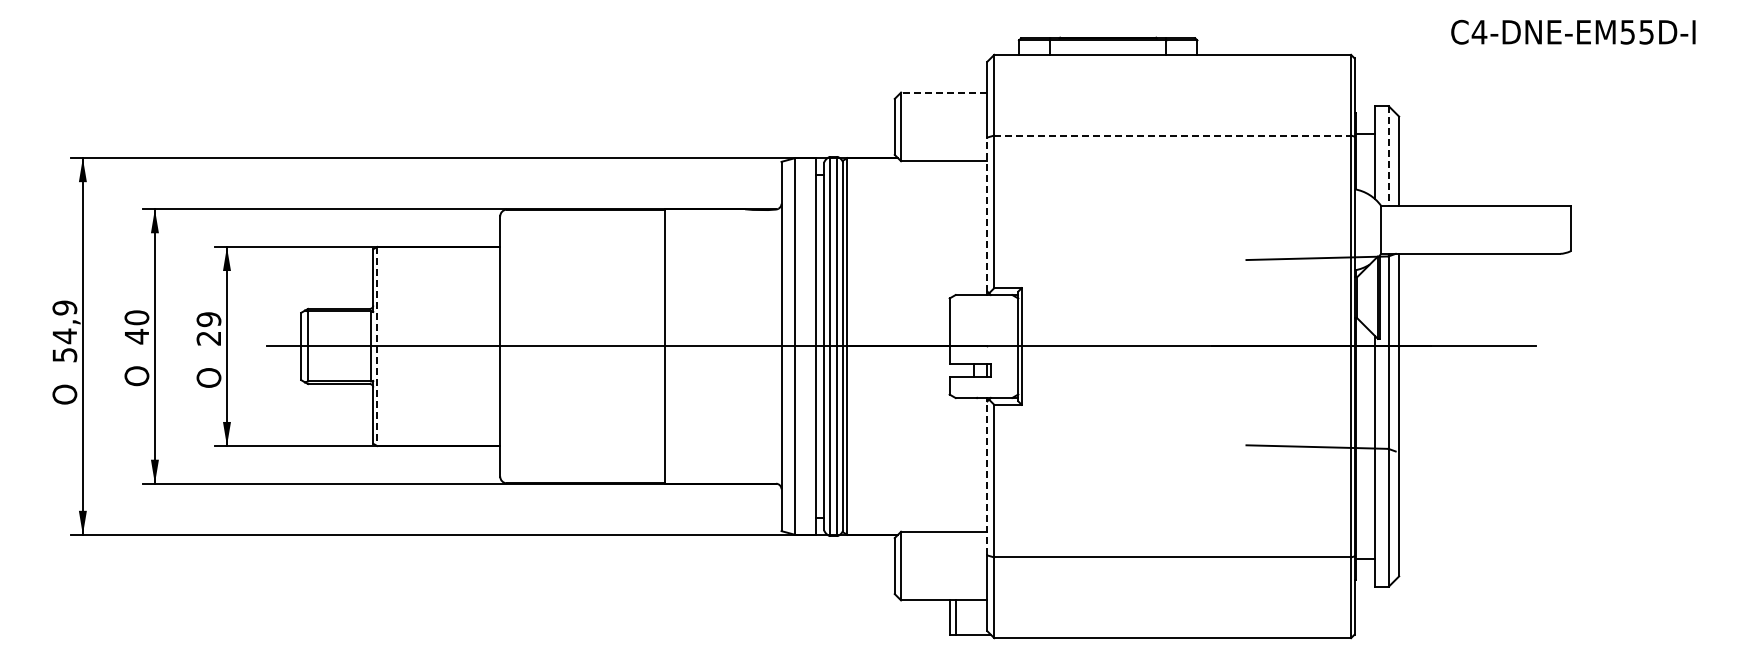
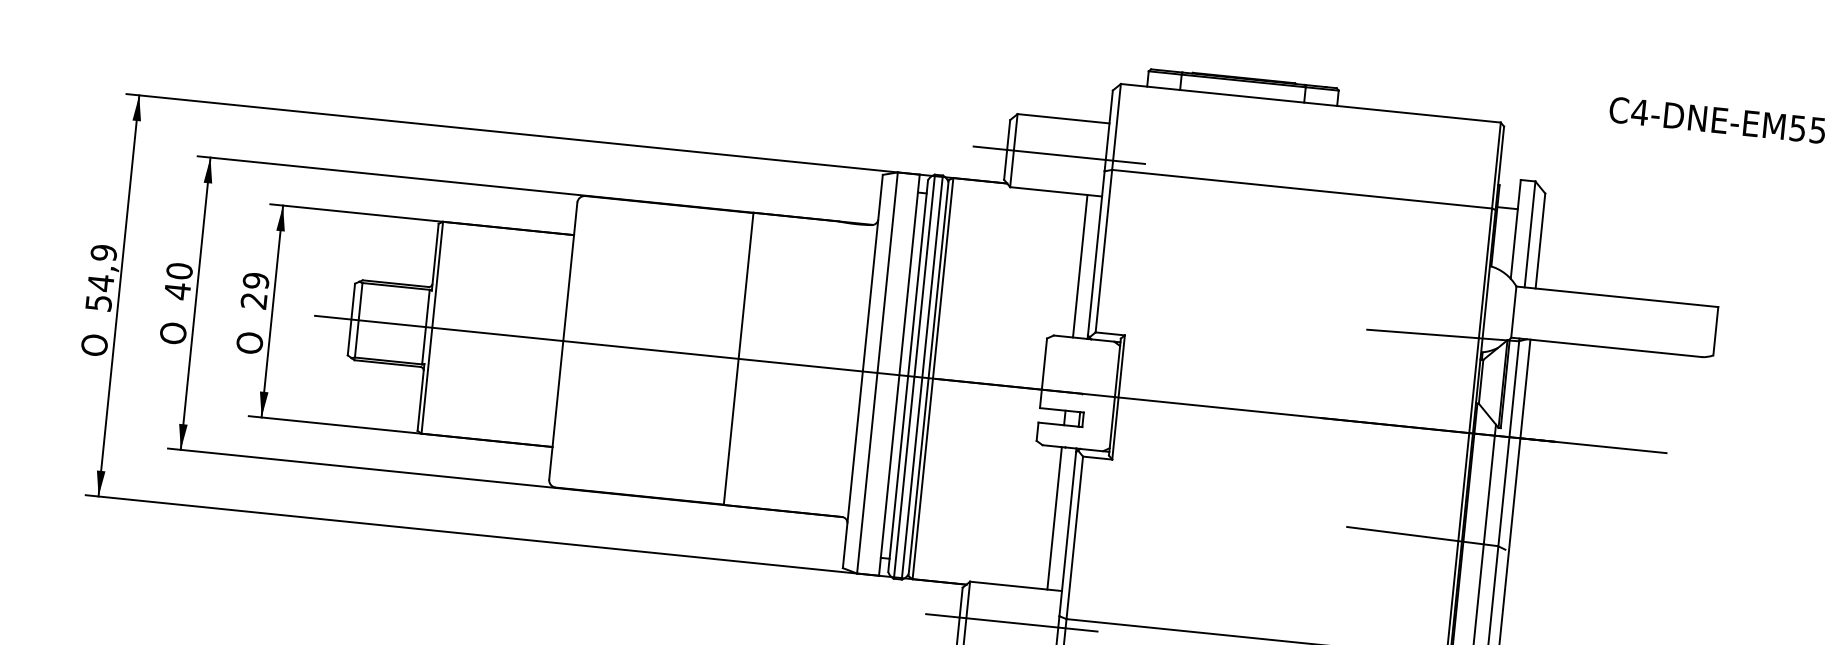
line: (943, 92) -> (1062, 118), dashed -> solid
line: (943, 126) -> (1059, 154), added
line: (1173, 135) -> (1302, 189), dashed -> solid
line: (1388, 156) -> (1529, 234), dashed -> solid
line: (987, 214) -> (1096, 253), dashed -> solid
line: (973, 228) -> (1079, 266), added
line: (377, 346) -> (432, 327), dashed -> solid
line: (973, 464) -> (1054, 517), added
line: (987, 477) -> (1067, 533), dashed -> solid
line: (943, 566) -> (1011, 623), added

